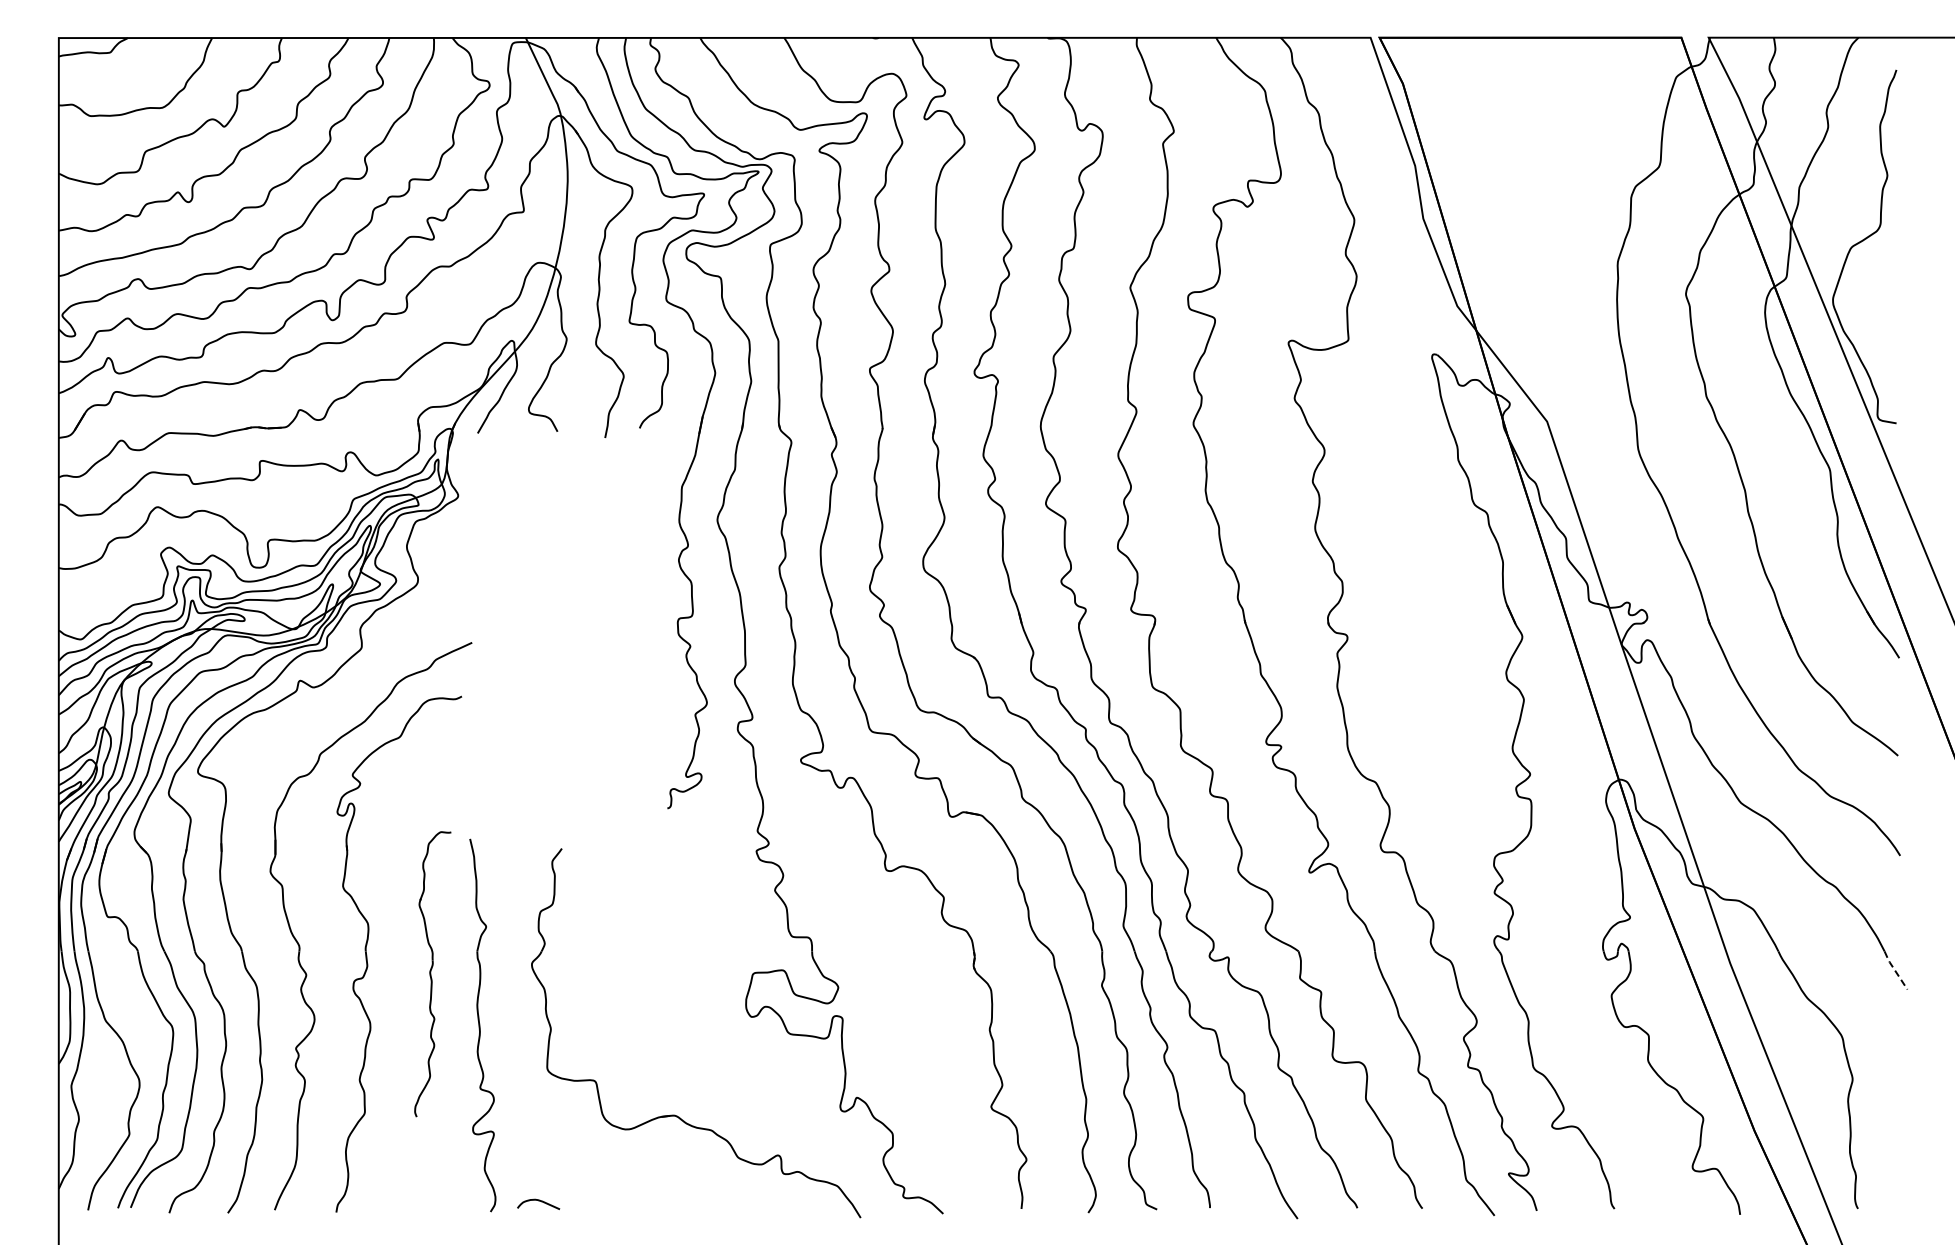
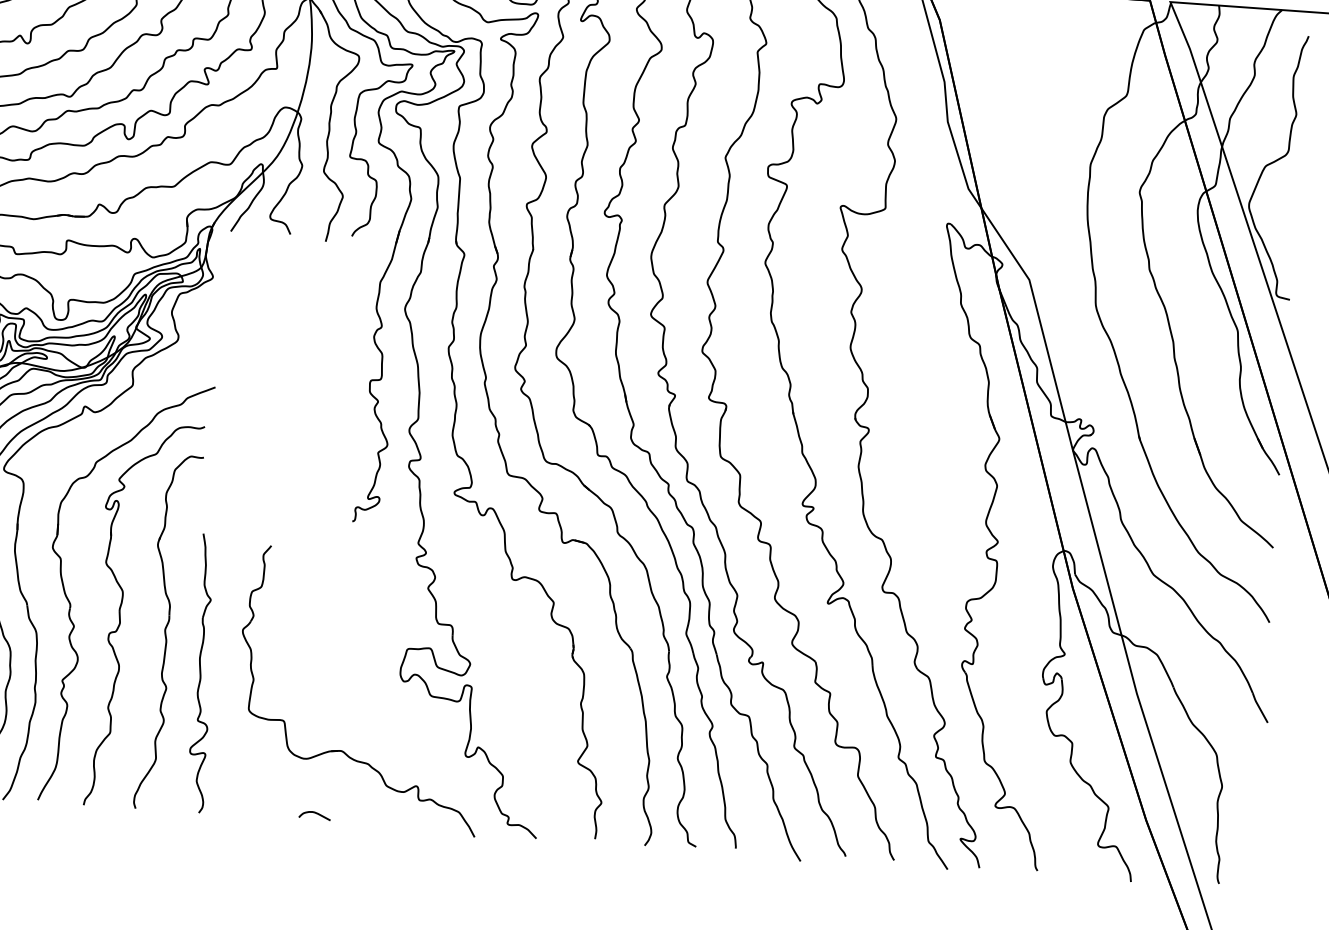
line: (1894, 969) -> (1259, 707), dashed -> solid
part: (432, 974) -> (168, 632), size x1.67
curve: (538, 1201) -> (314, 813), moved

